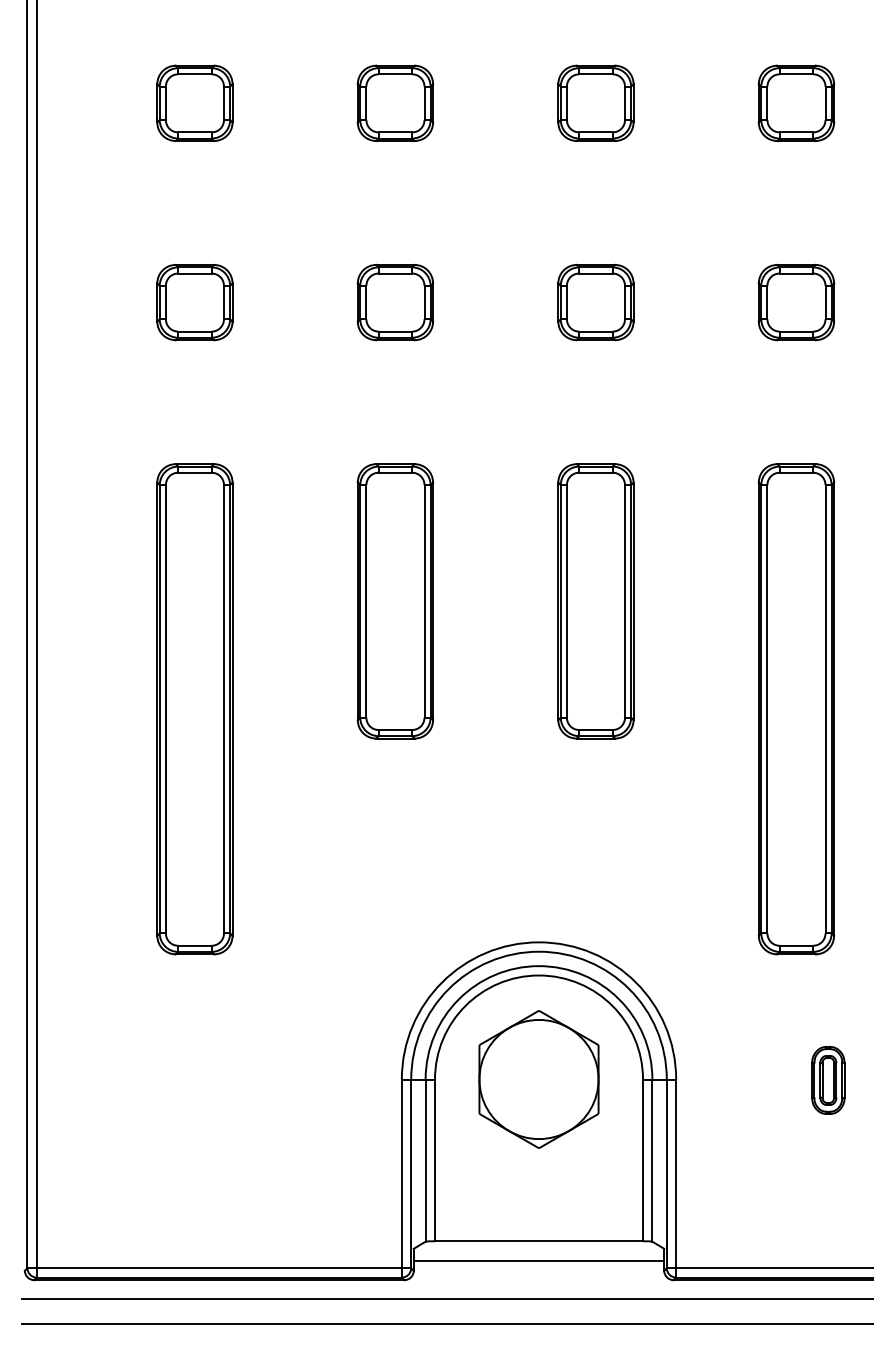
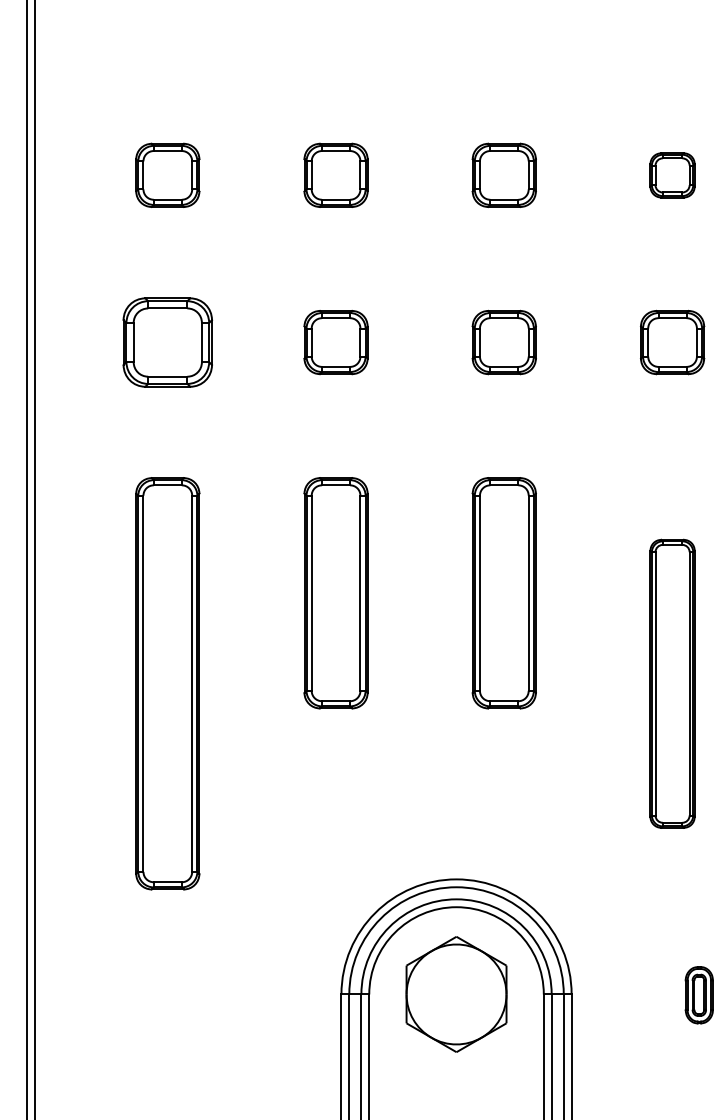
part: (796, 103) -> (672, 175), size x0.7
part: (194, 302) -> (167, 342), size x1.4
part: (796, 709) -> (672, 684), size x0.7

